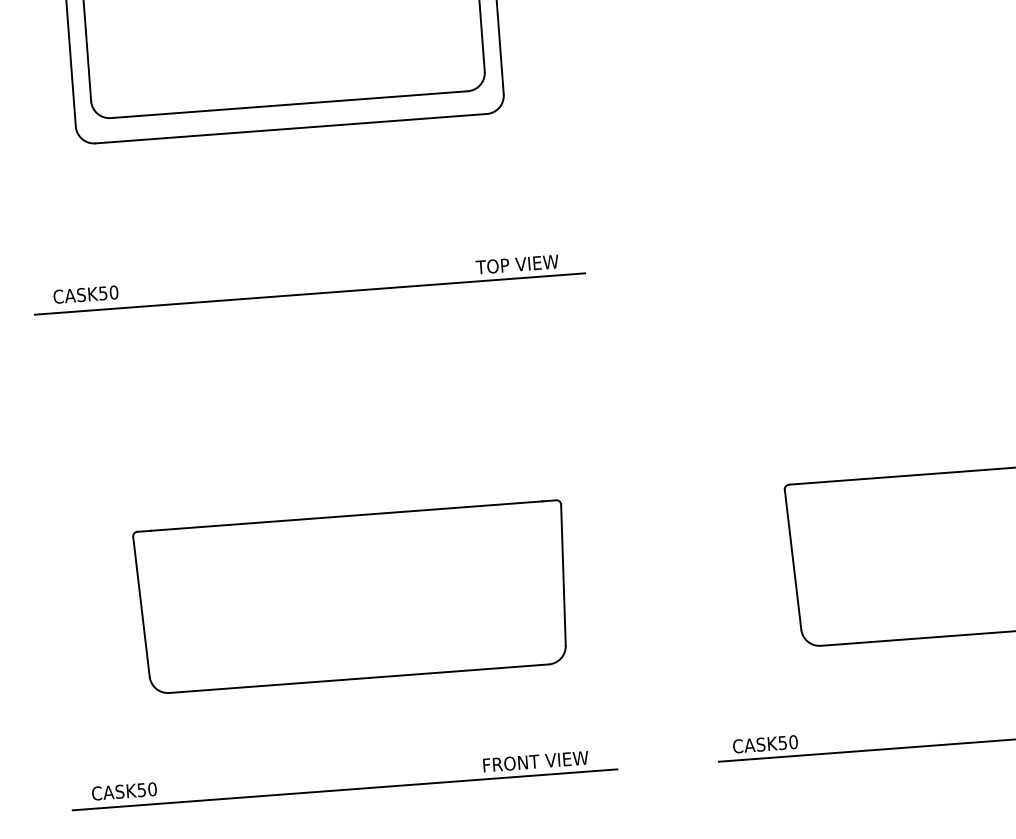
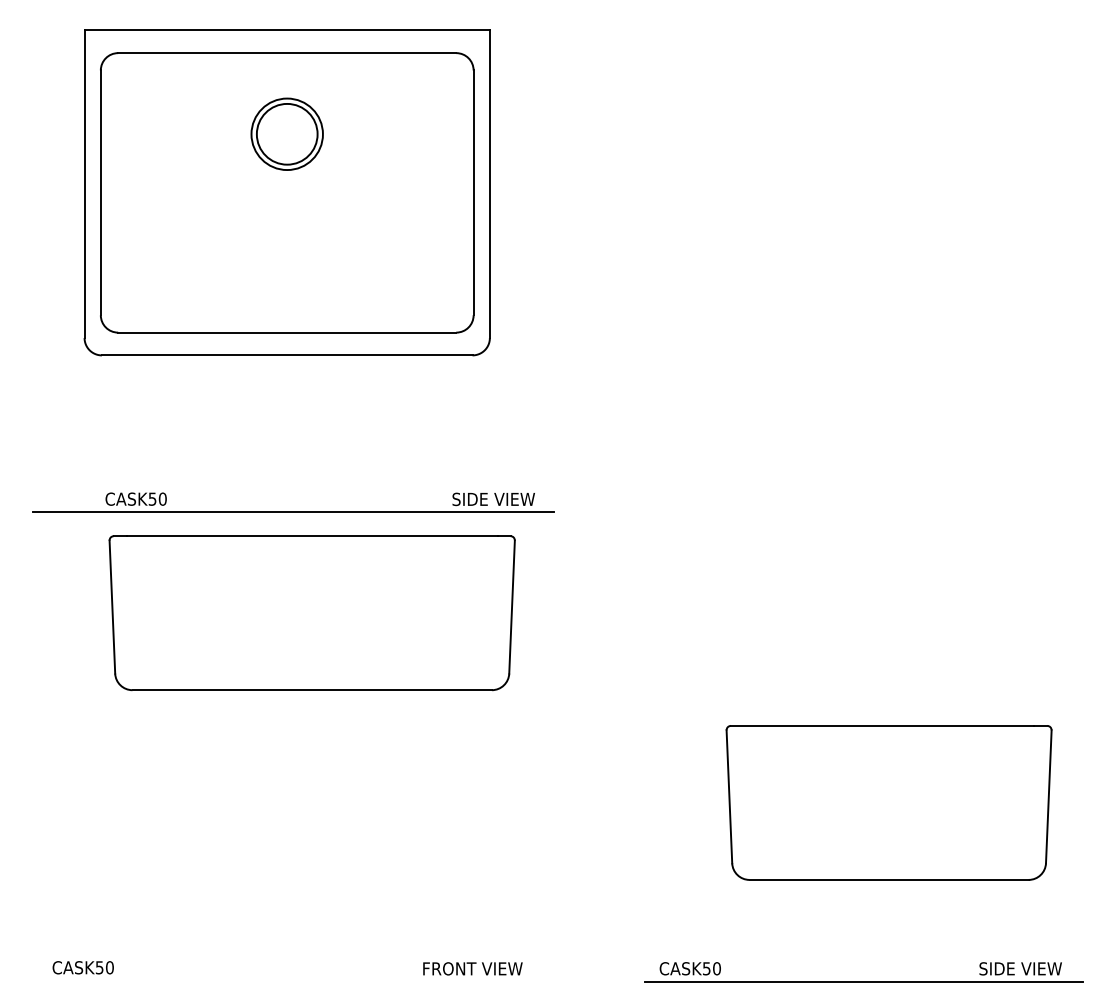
text: (519, 264) -> (492, 499), TOP VIEW -> SIDE VIEW
text: (85, 294) -> (135, 498), moved
part: (352, 597) -> (311, 613), moved
line: (345, 789) -> (291, 981), removed

